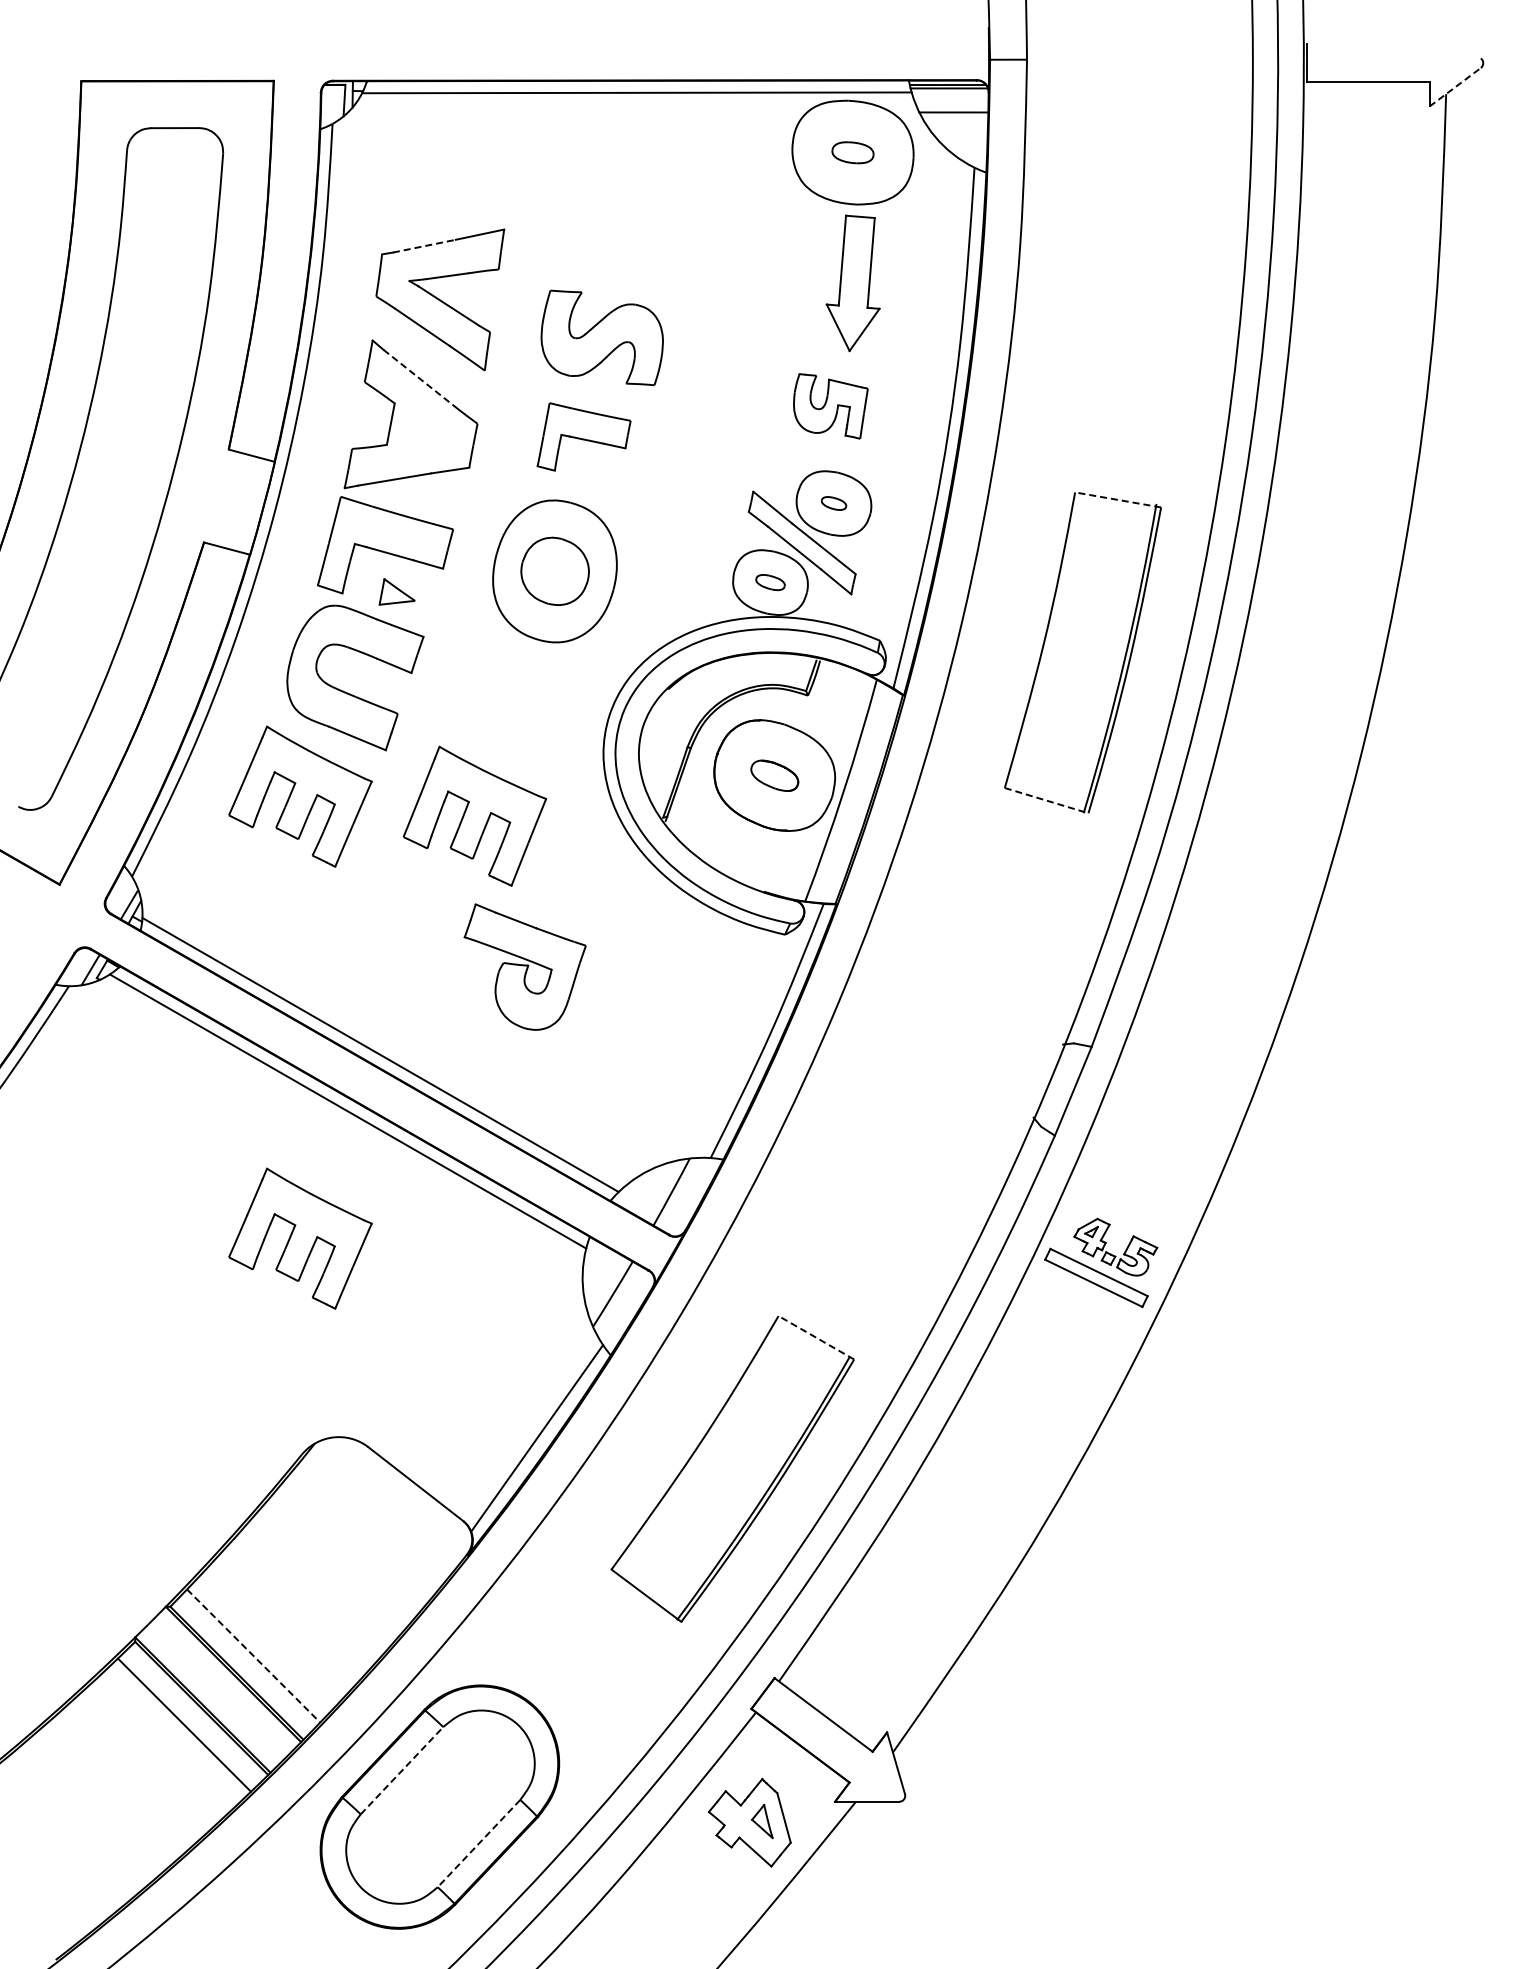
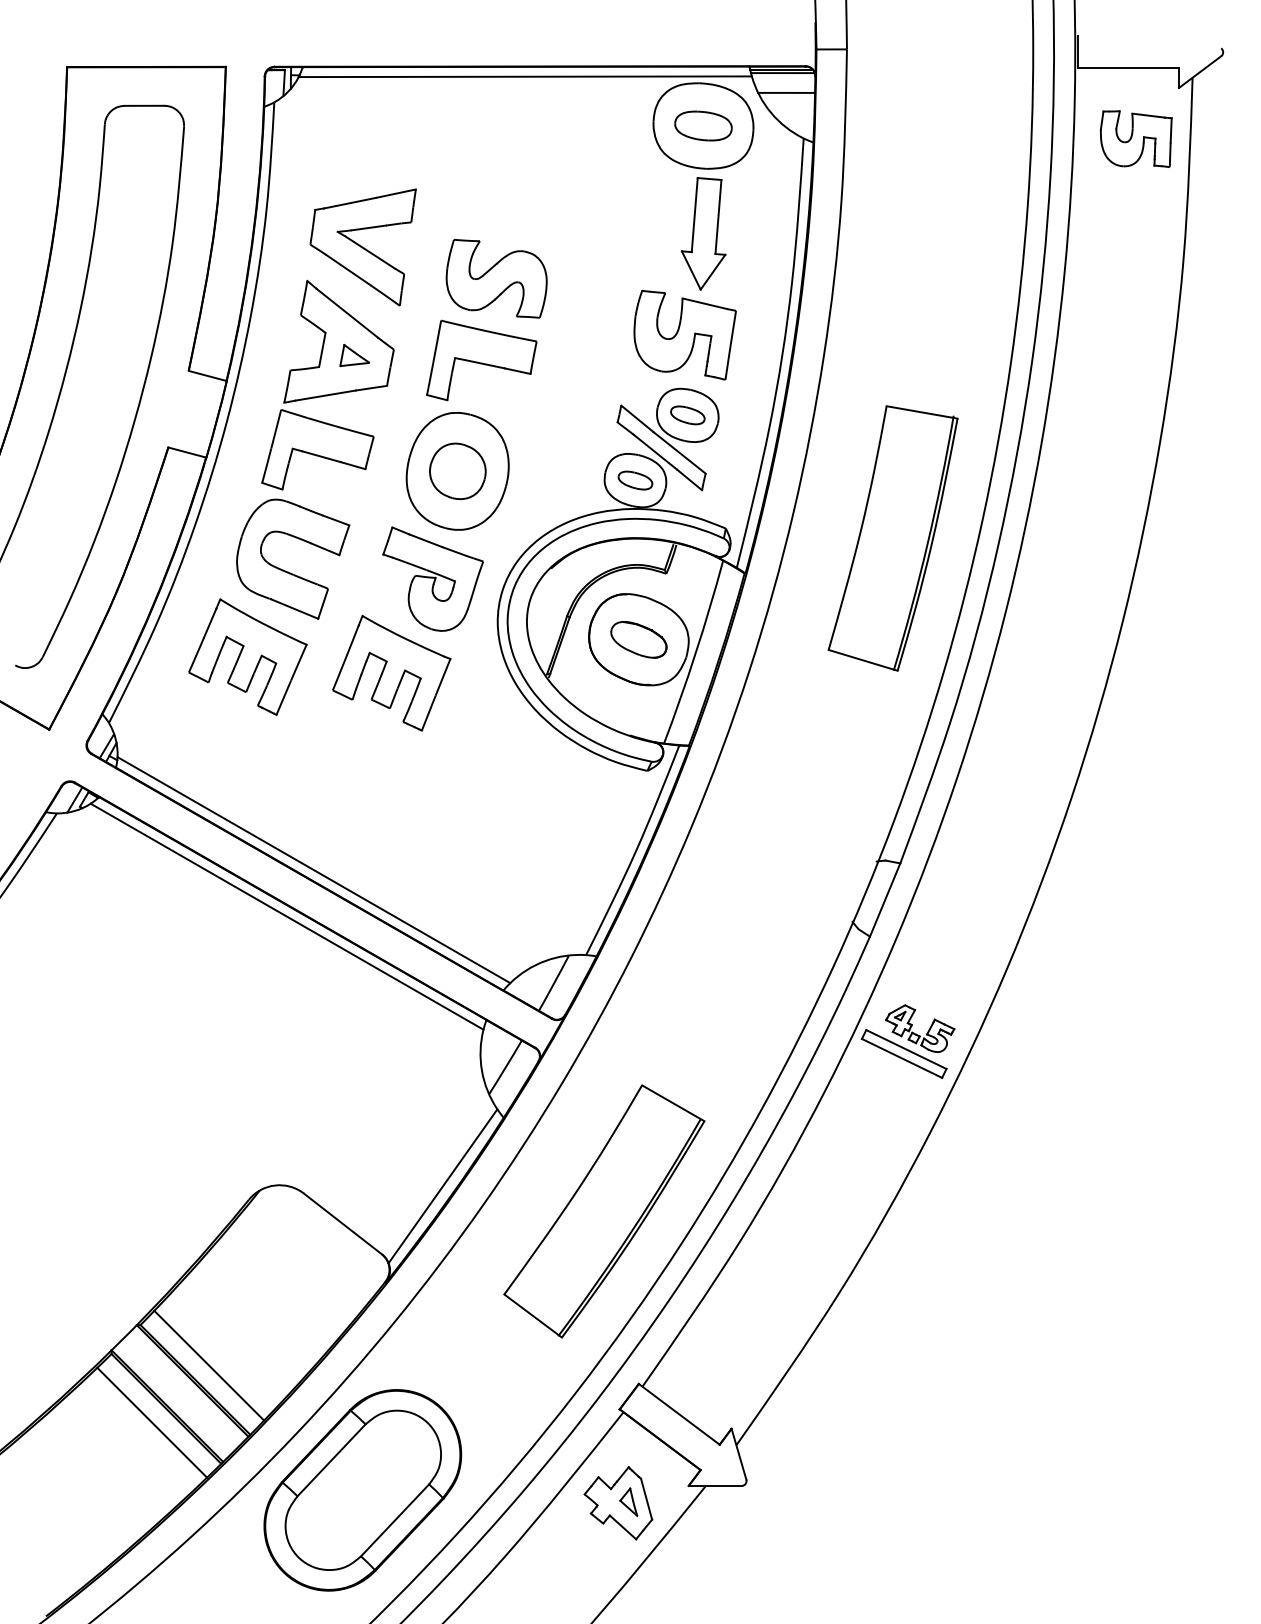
line: (1455, 86) -> (1200, 71), dashed -> solid
part: (852, 152) -> (703, 125), size x1.67
part: (1377, 168) -> (1135, 139), added
line: (424, 246) -> (350, 203), dashed -> solid
line: (421, 379) -> (347, 313), dashed -> solid
part: (830, 406) -> (684, 335), size x1.67
part: (583, 436) -> (481, 360), size x1.43
line: (1118, 499) -> (922, 412), dashed -> solid
part: (833, 503) -> (687, 415), size x1.67
part: (770, 582) -> (635, 480), size x1.43
part: (396, 591) -> (354, 355), moved
part: (774, 775) -> (638, 639), size x1.43
line: (1046, 800) -> (863, 660), dashed -> solid
part: (524, 966) -> (432, 578), moved
part: (300, 1238) -> (247, 1021), removed
line: (816, 1337) -> (673, 1103), dashed -> solid
line: (254, 1656) -> (209, 1366), dashed -> solid
line: (402, 1770) -> (331, 1460), dashed -> solid
line: (478, 1843) -> (394, 1520), dashed -> solid

